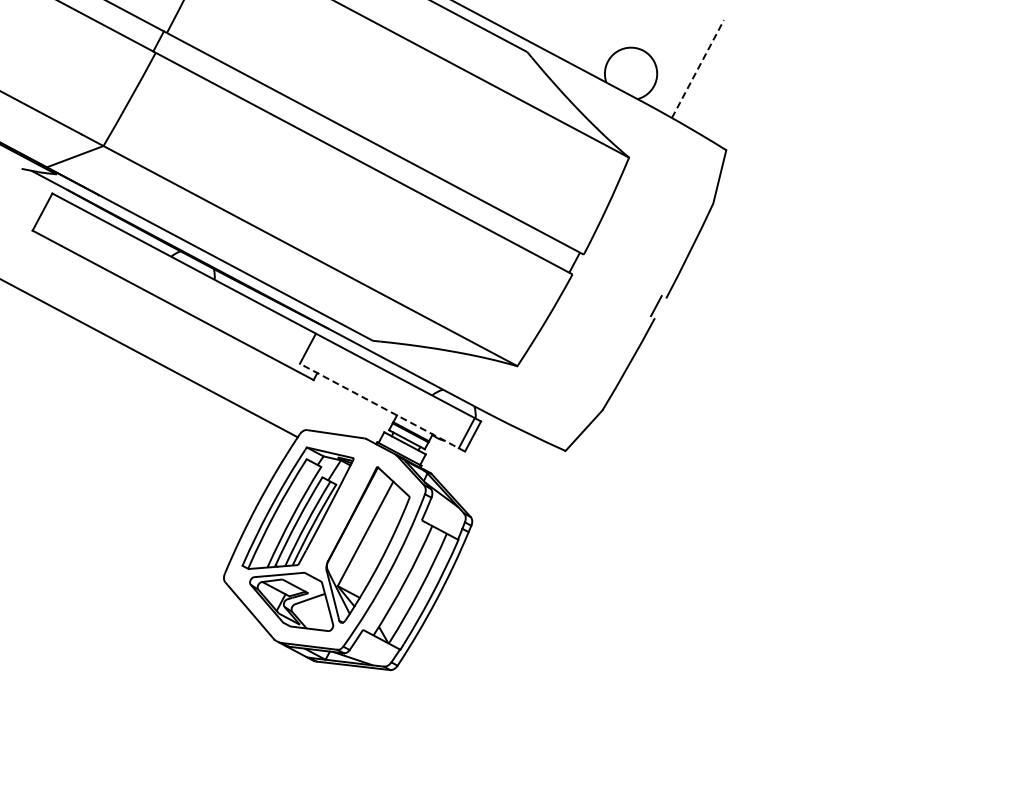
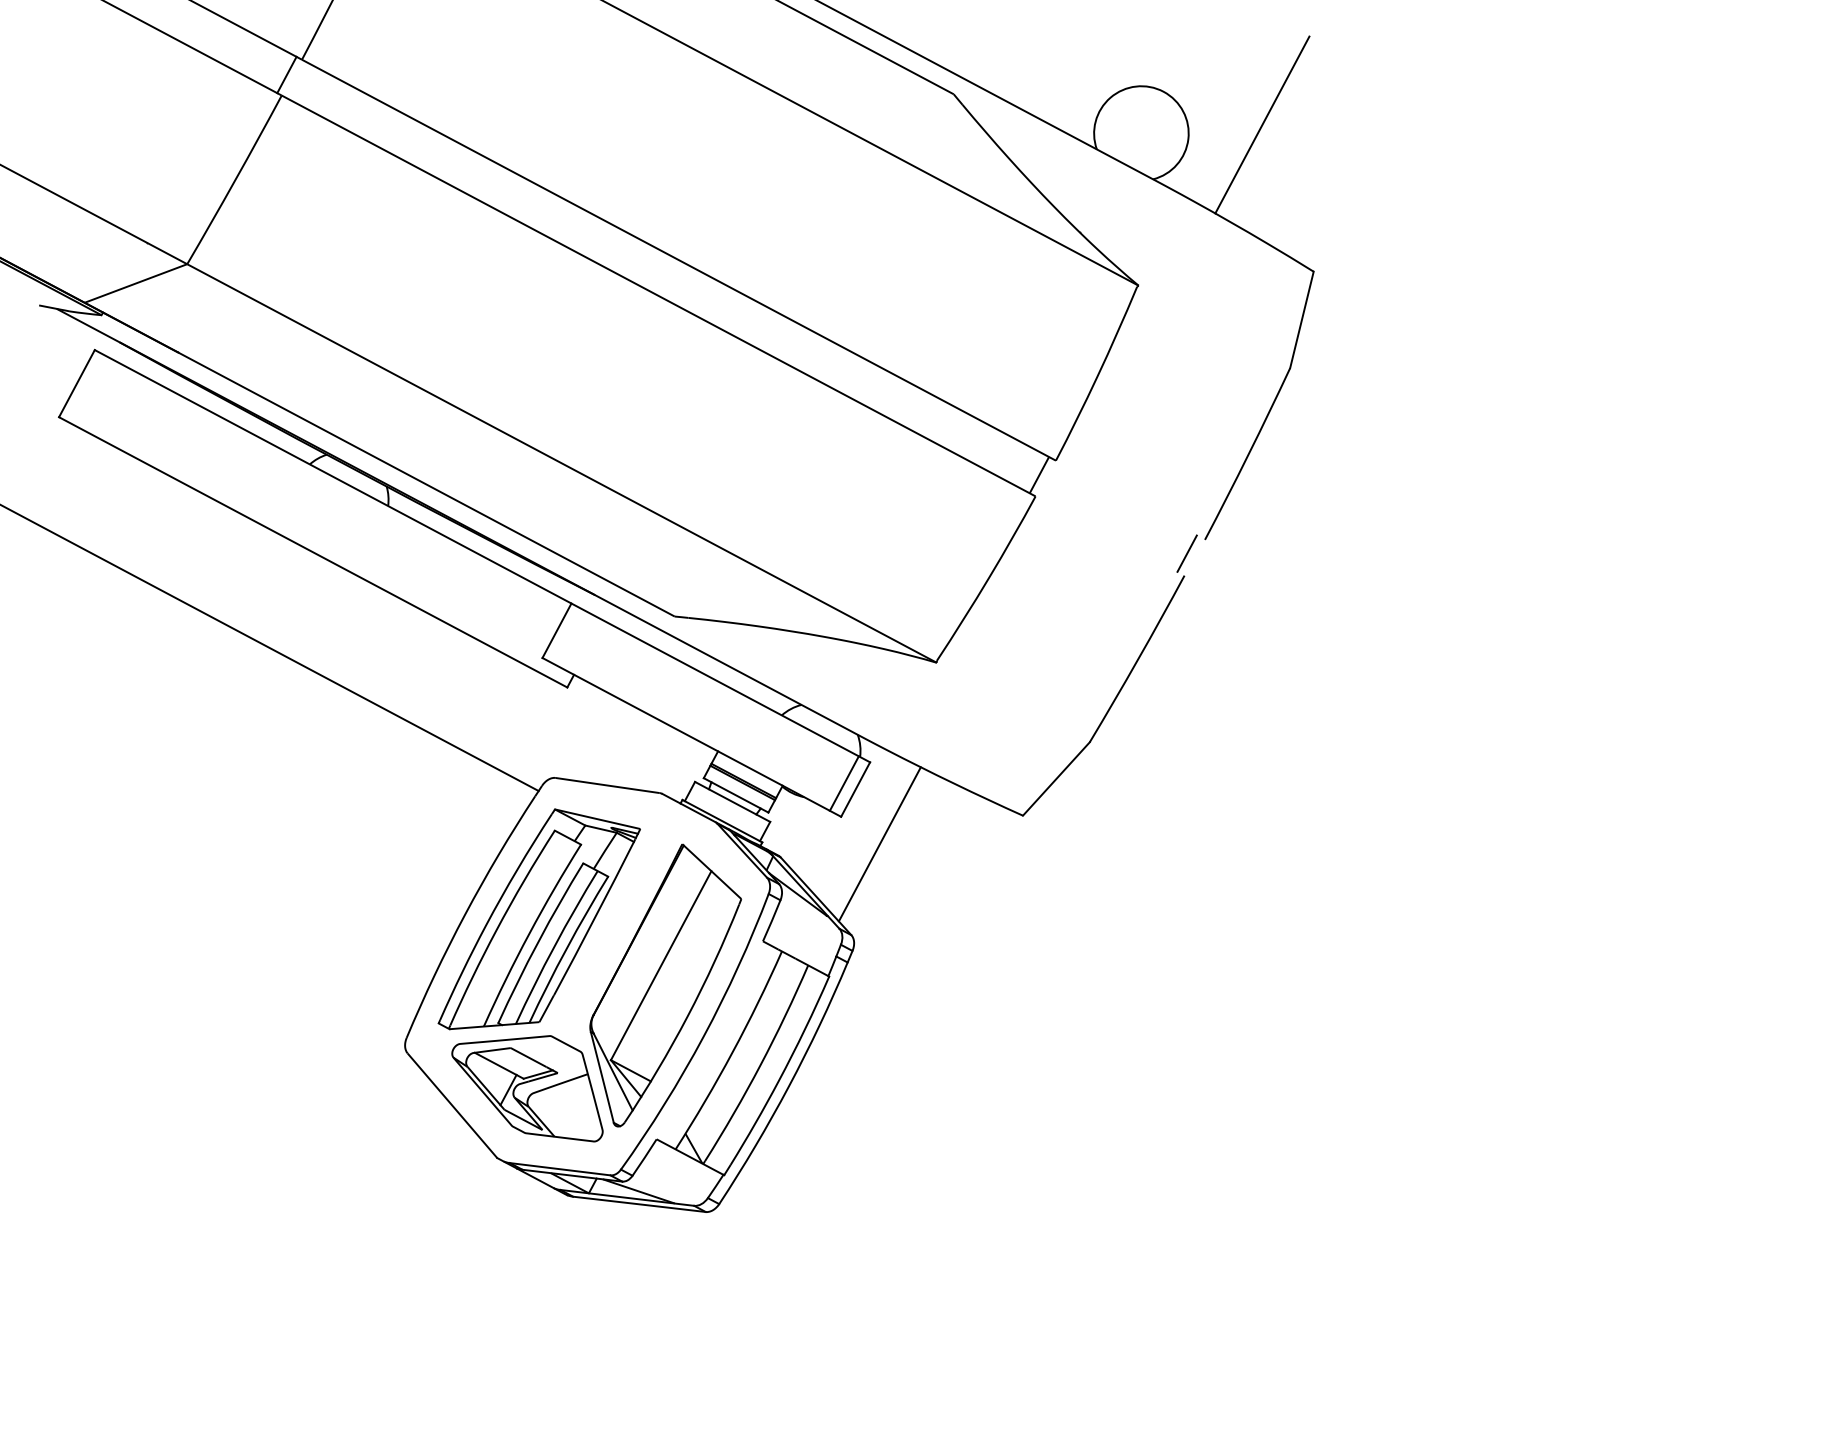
line: (698, 68) -> (1263, 123), dashed -> solid
line: (382, 407) -> (691, 737), dashed -> solid
line: (486, 466) -> (879, 843), added

